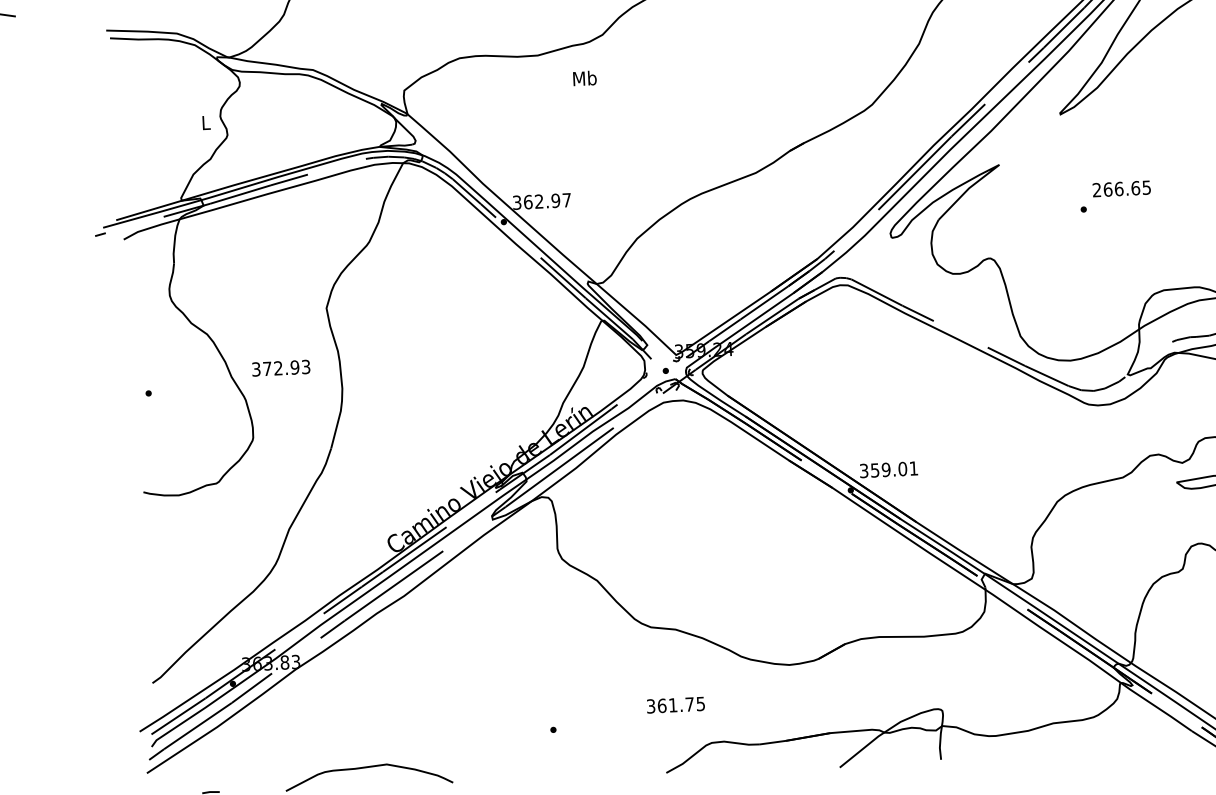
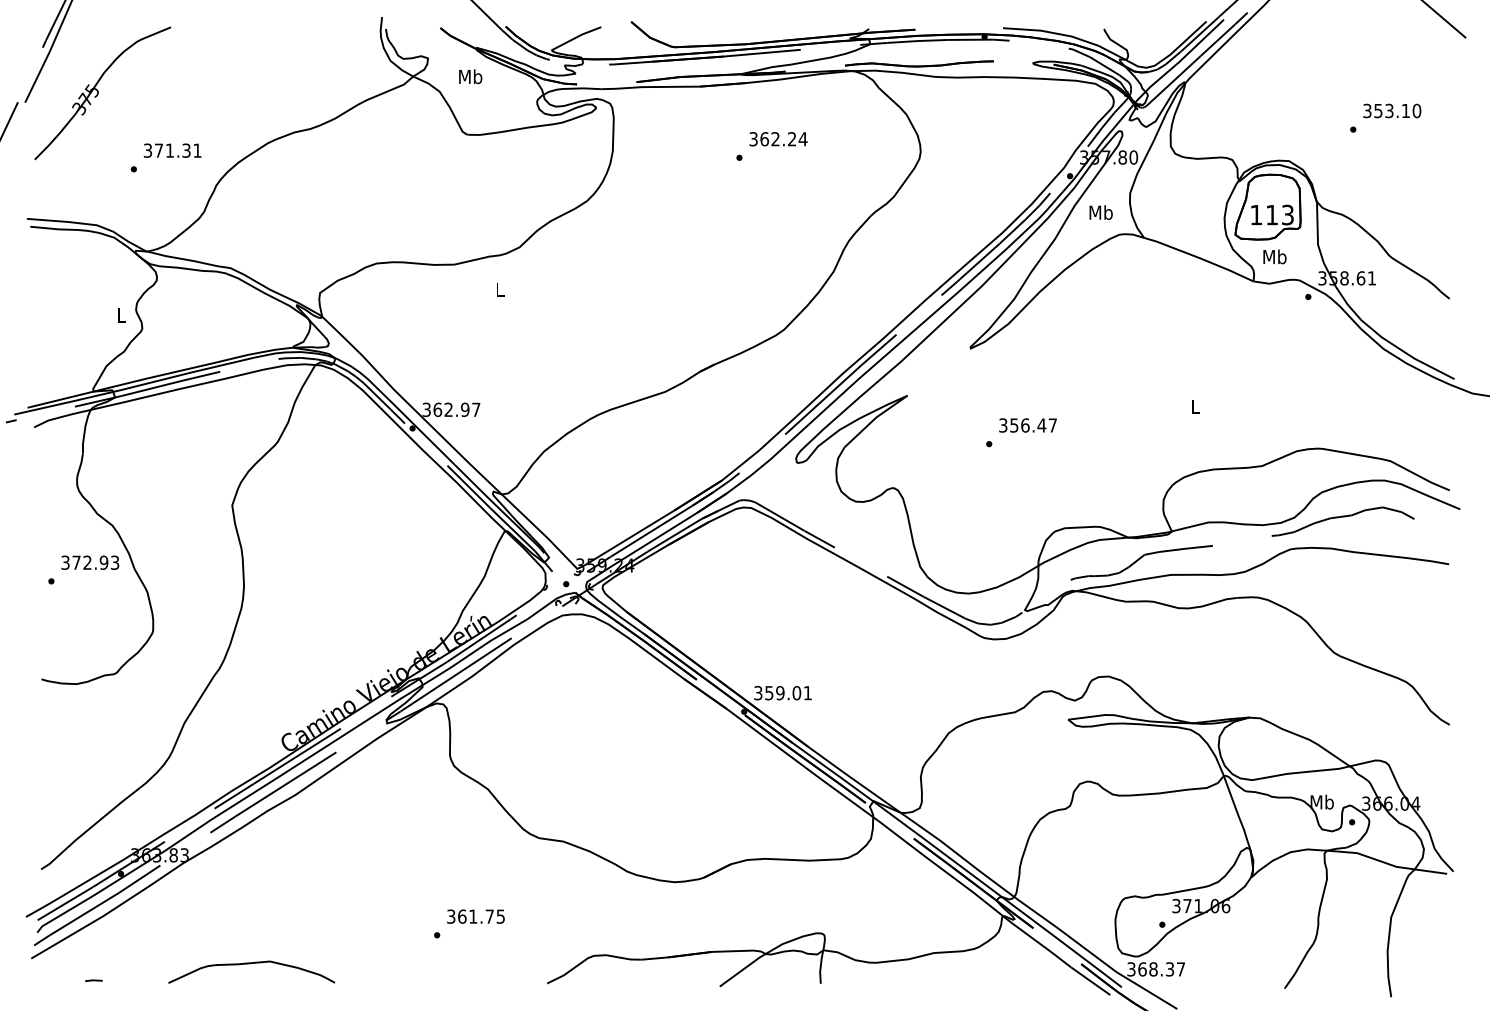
text: (584, 78) -> (499, 289), Mb -> L
text: (1121, 188) -> (1027, 425), 266.65 -> 356.47
text: (281, 367) -> (90, 562), moved
text: (675, 705) -> (475, 916), moved

